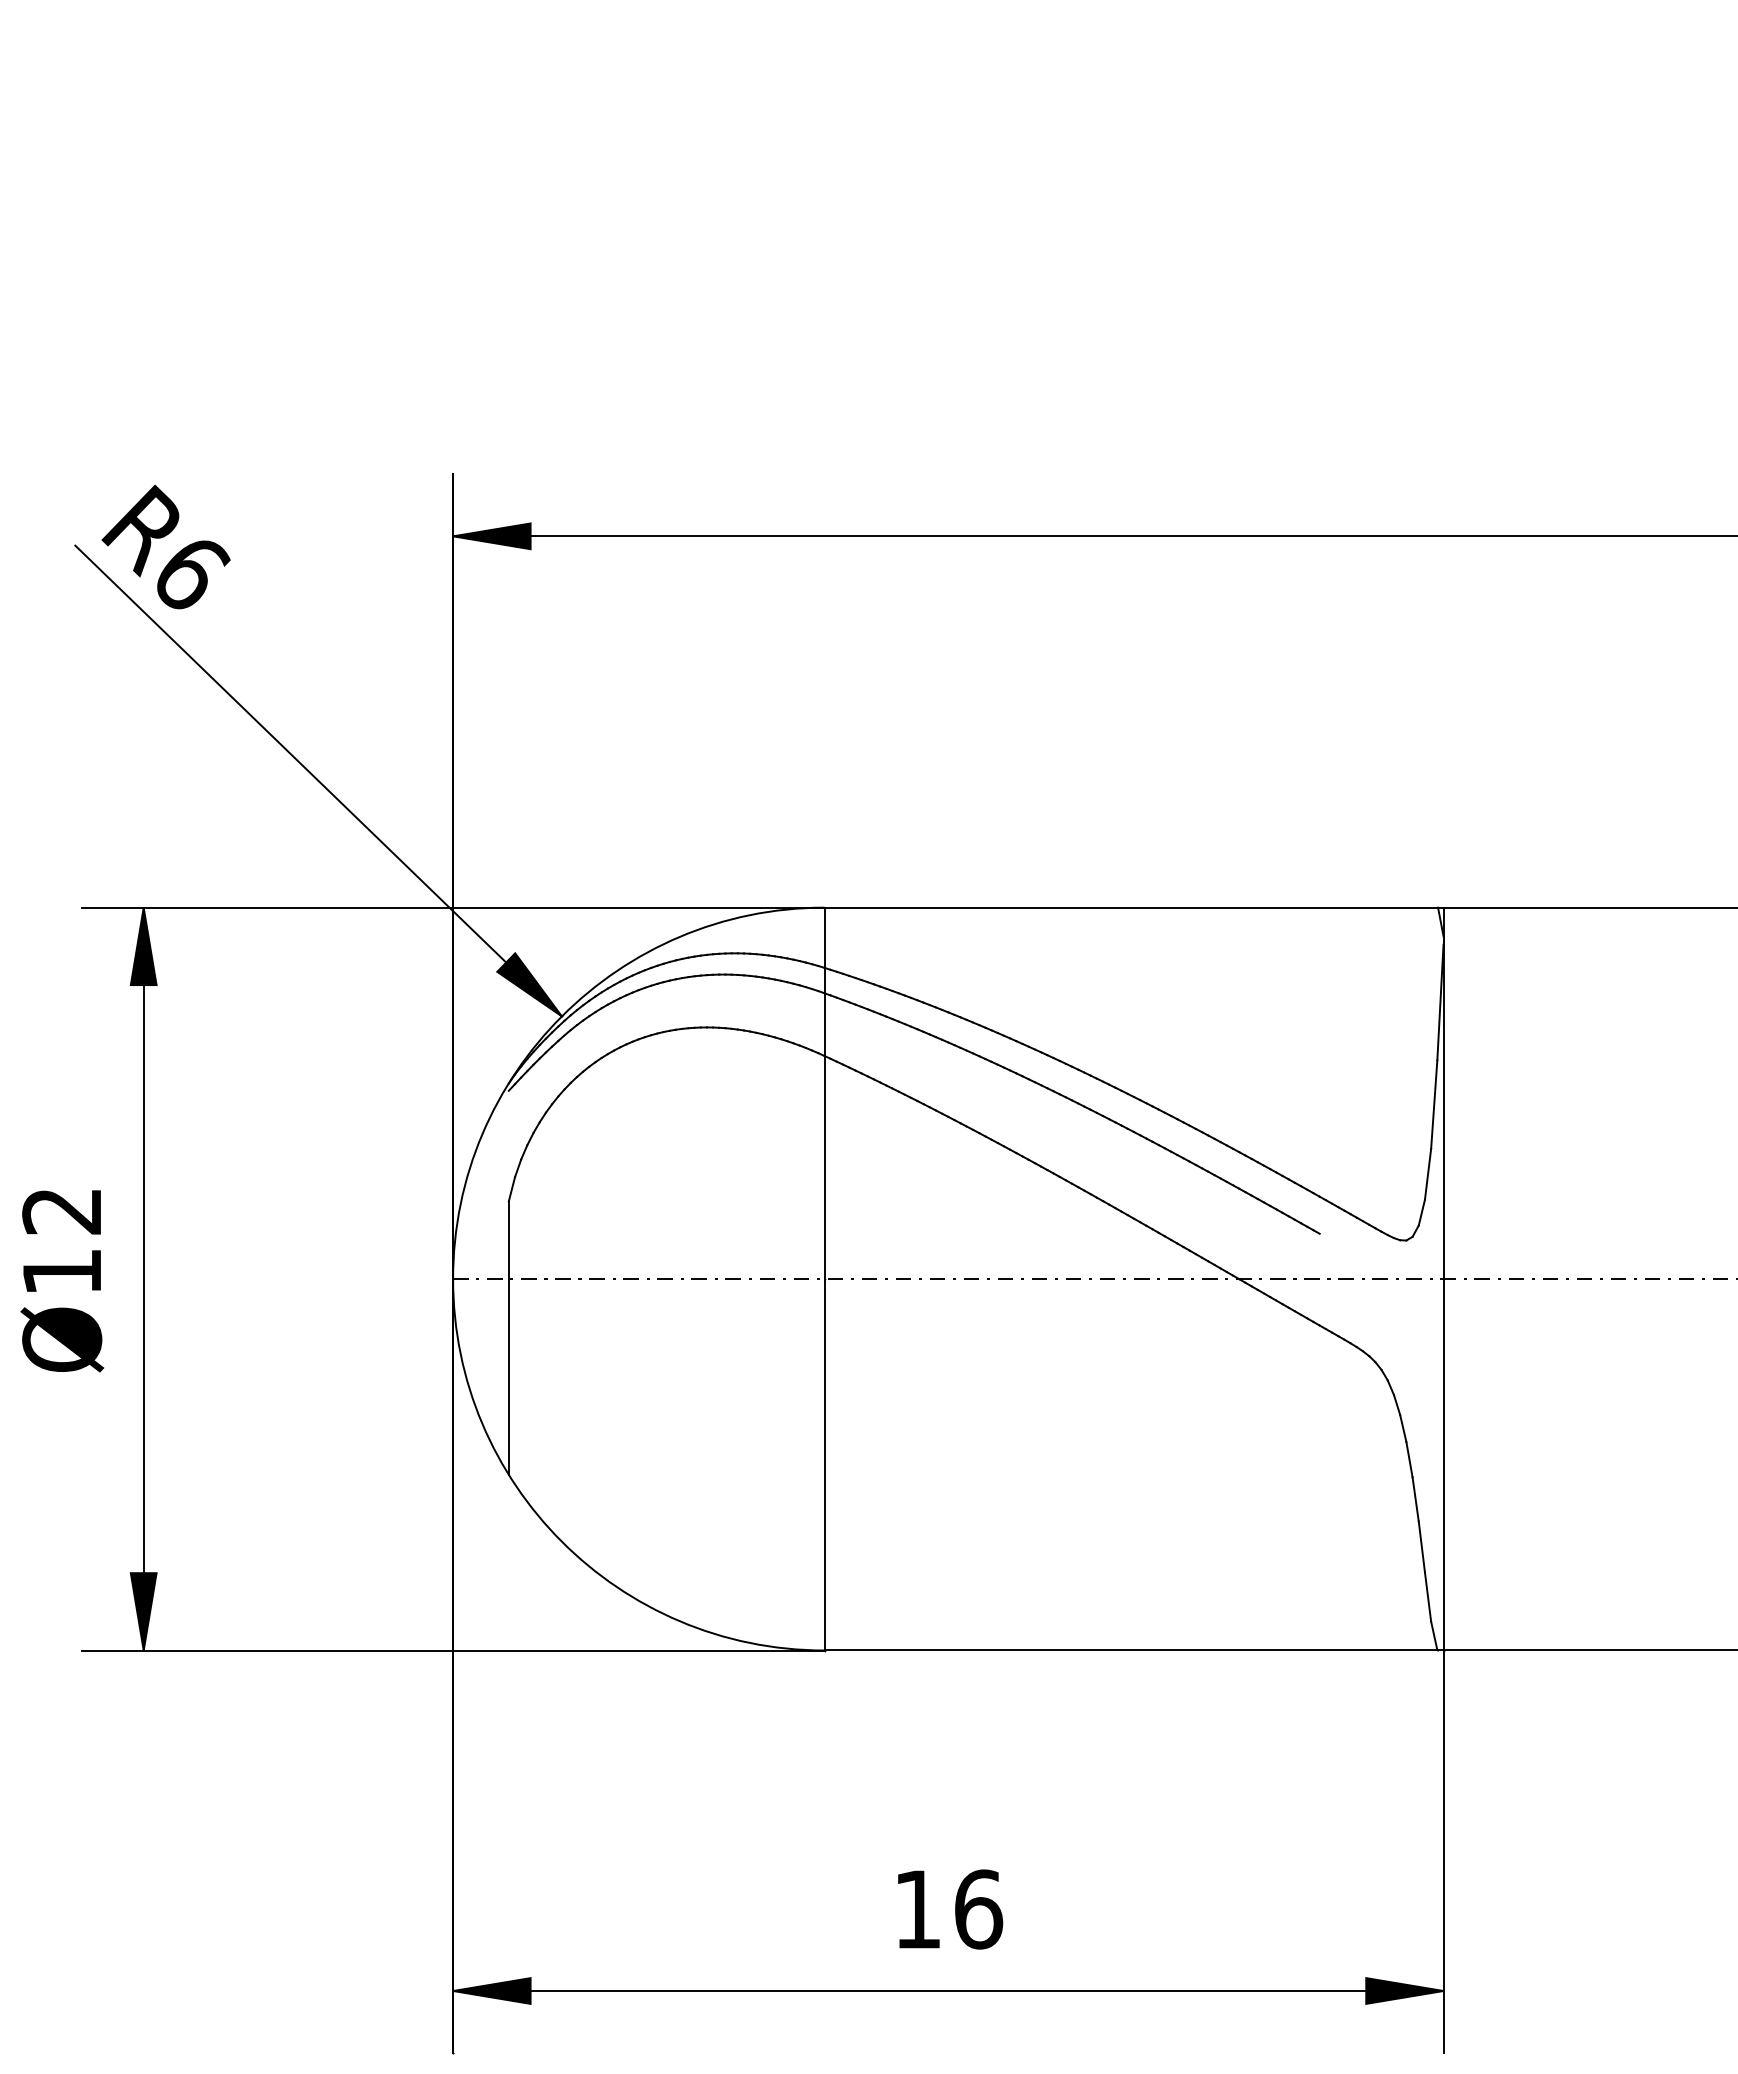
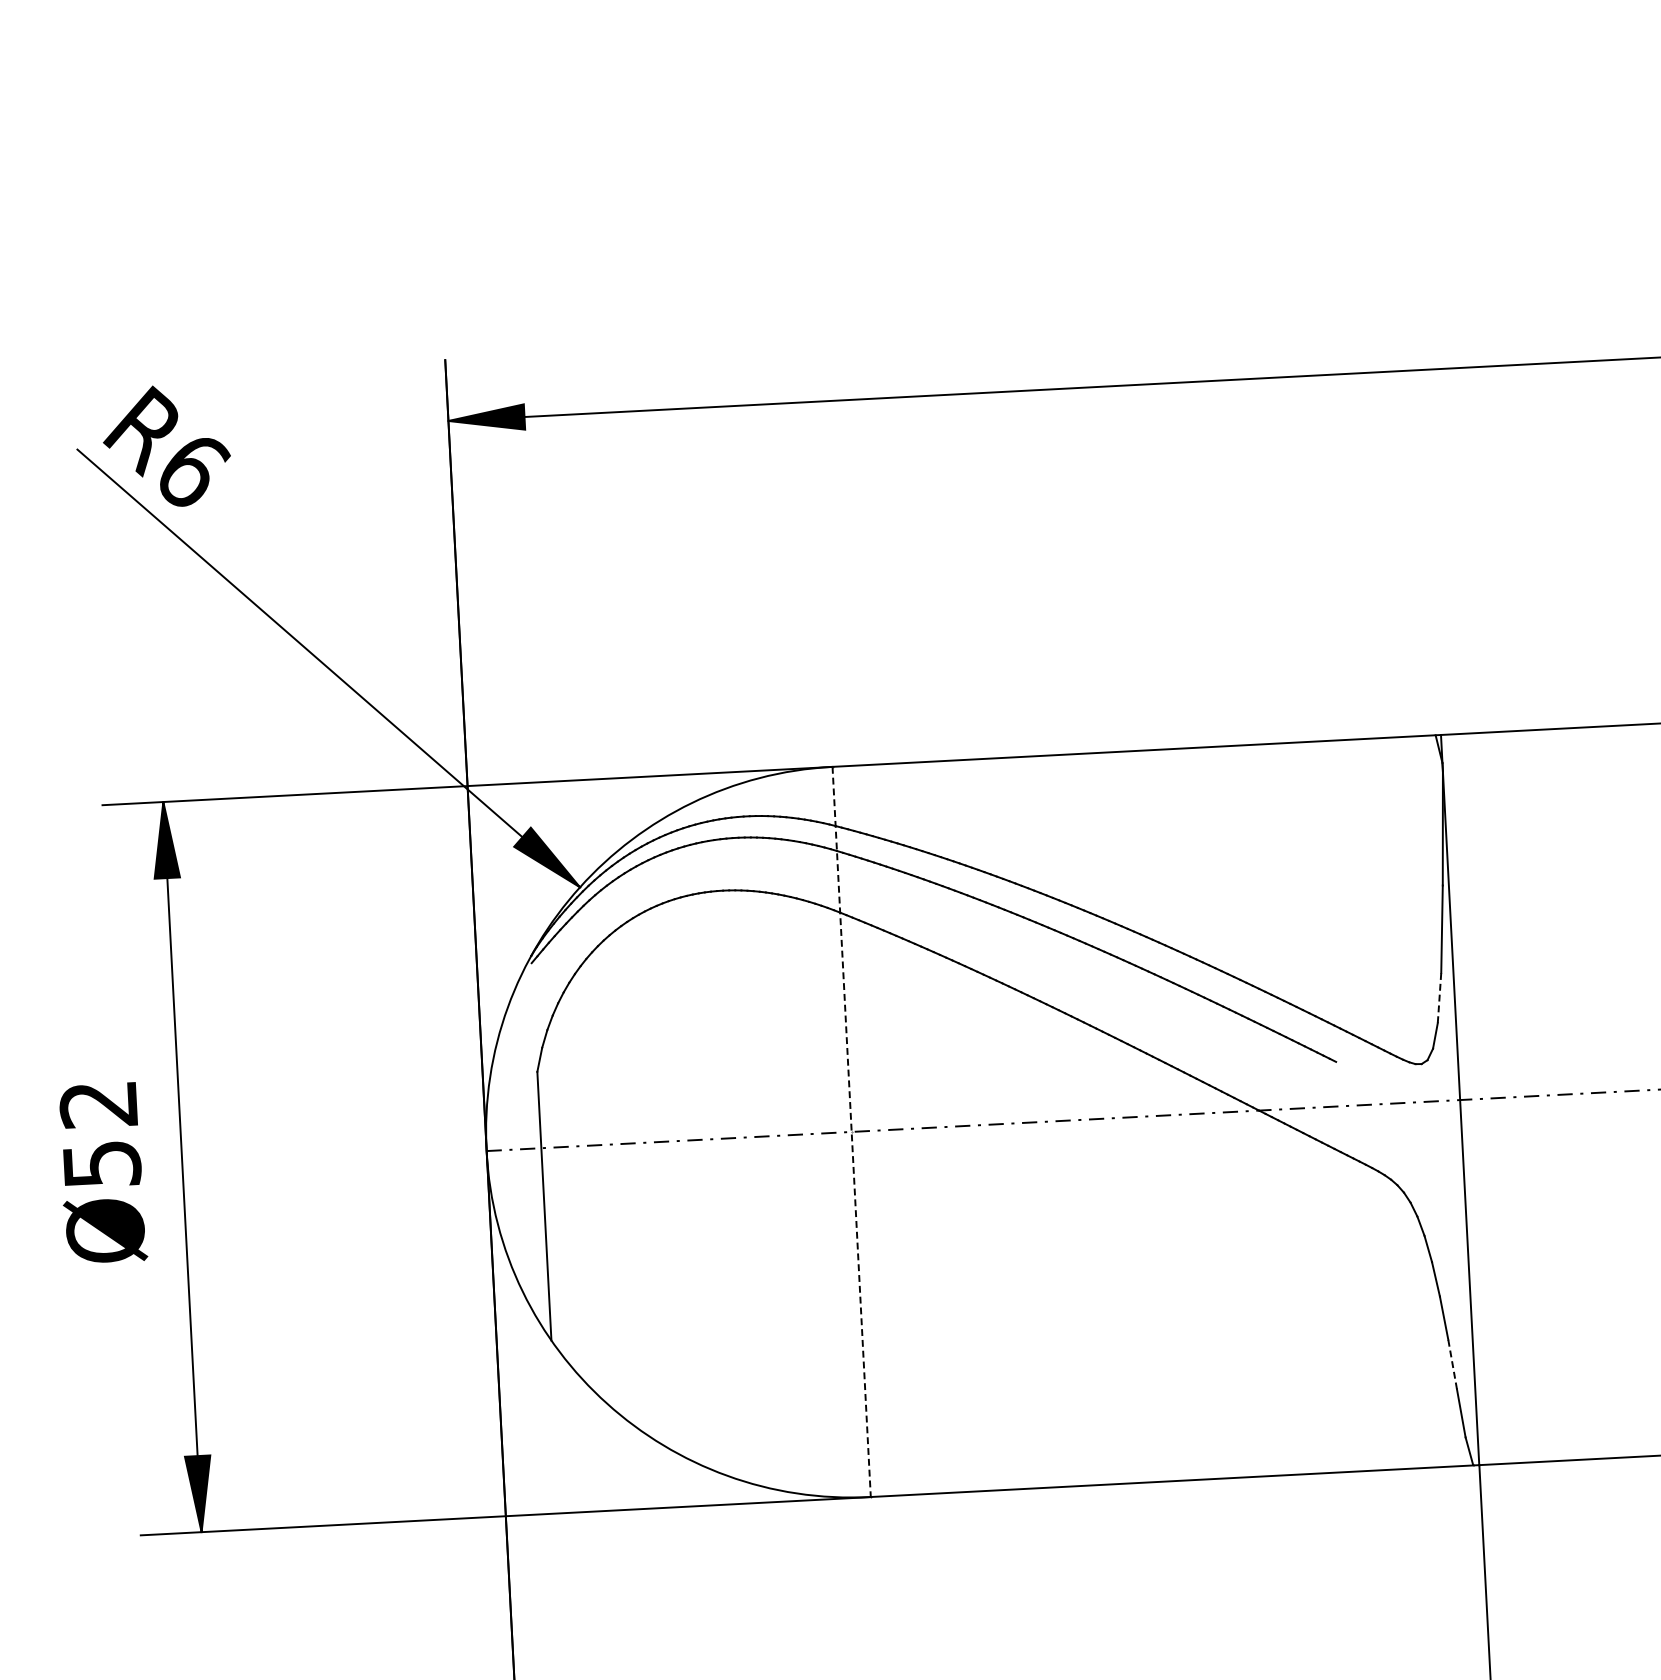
line: (1428, 1174) -> (1439, 998), solid -> dashed
text: (62, 1271) -> (102, 1163), Ø12 -> Ø52
line: (824, 1279) -> (851, 1132), solid -> dashed
line: (1421, 1546) -> (1452, 1364), solid -> dashed

